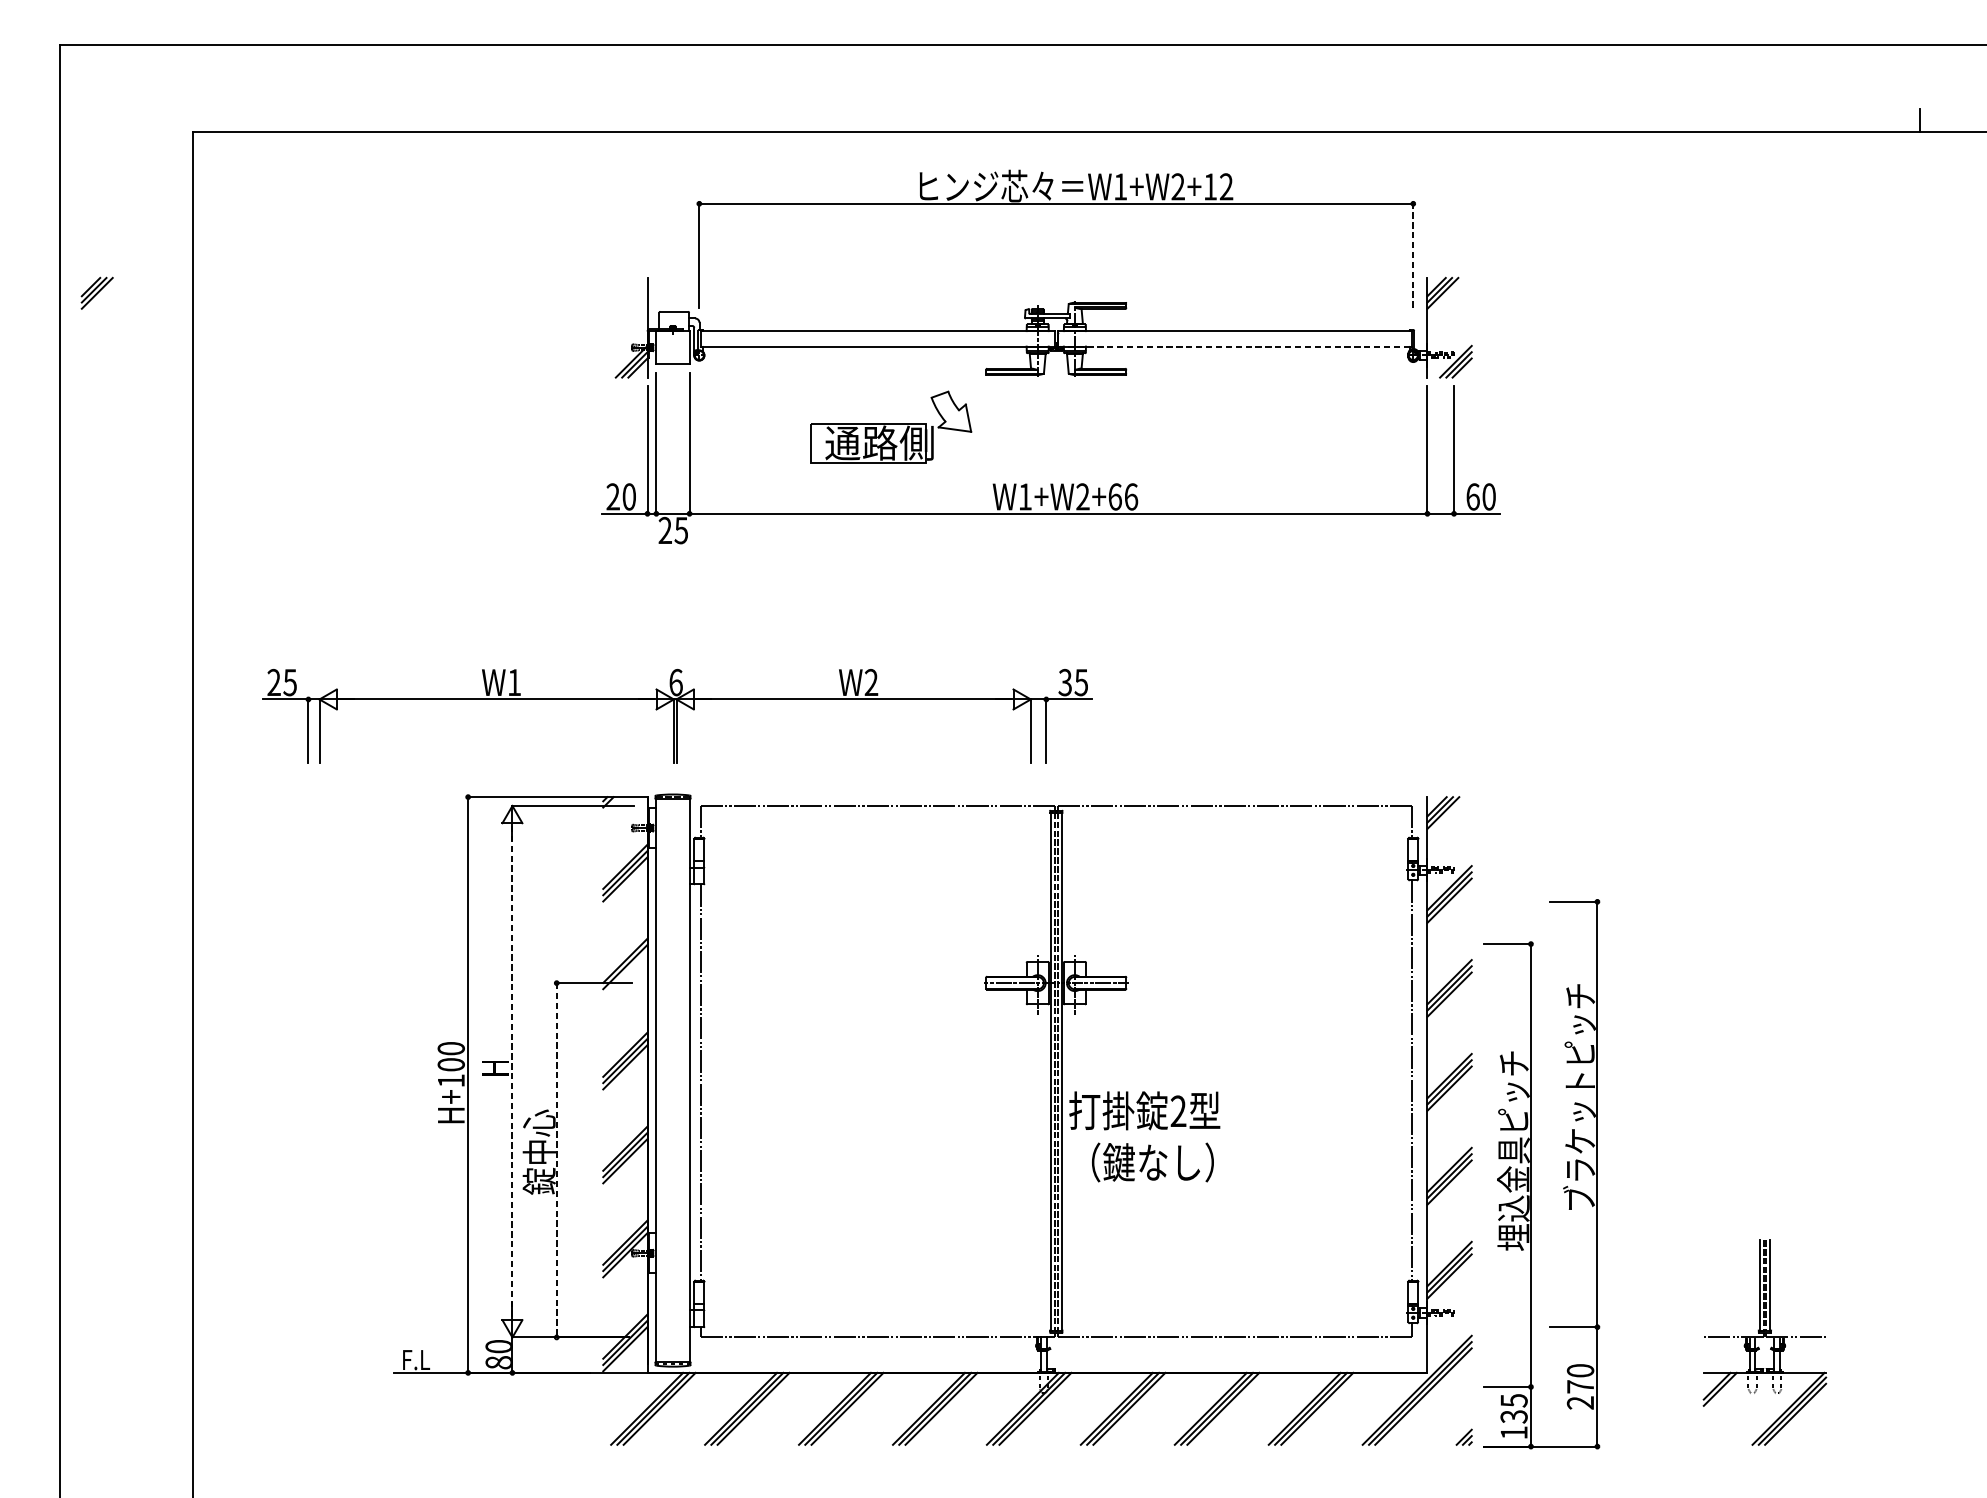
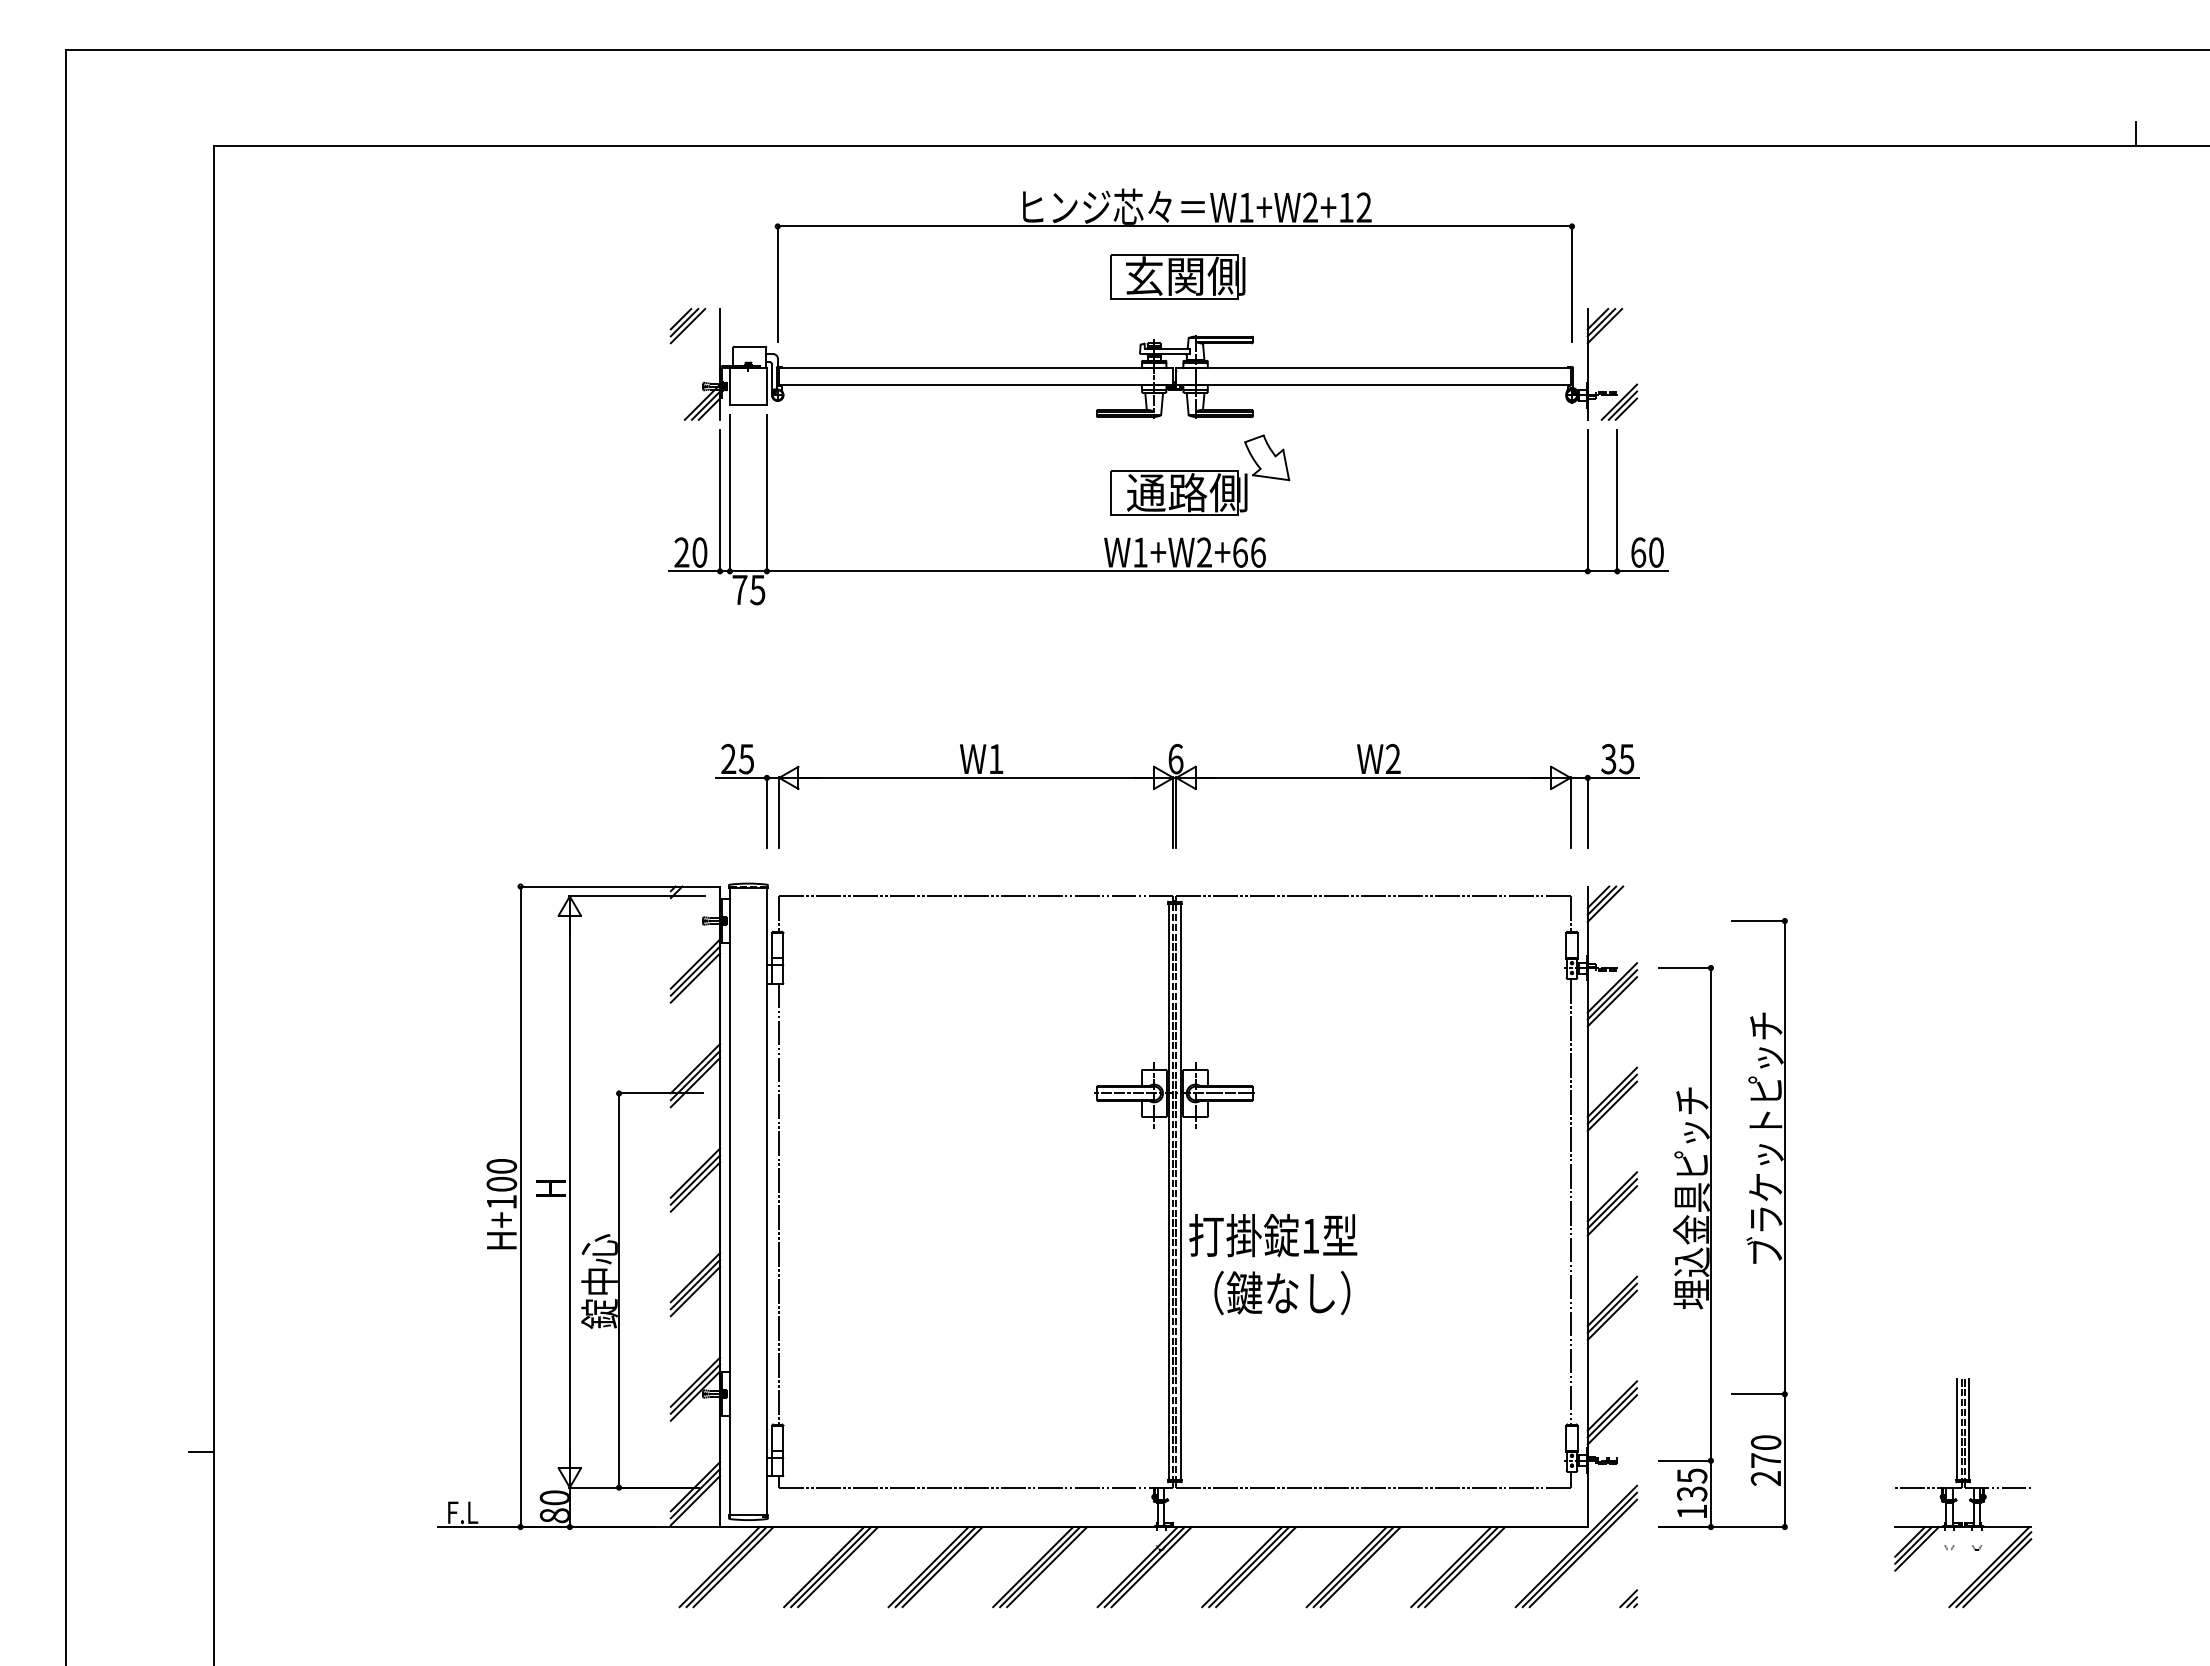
part: (1058, 248) -> (1177, 276), added
line: (1413, 255) -> (1572, 283), dashed -> solid
part: (96, 292) -> (687, 325), moved
line: (1234, 346) -> (1373, 385), dashed -> solid
part: (891, 426) -> (1200, 474), moved
text: (664, 530) -> (739, 589), 25 -> 75
part: (677, 715) -> (1177, 795), moved
line: (625, 973) -> (695, 1082), added
line: (512, 1072) -> (569, 1192), dashed -> solid
text: (1178, 1110) -> (1310, 1235), 2 -> 1
line: (557, 1161) -> (619, 1291), dashed -> solid
part: (1531, 1173) -> (1711, 1223), moved
line: (181, 1304) -> (201, 1451), added
line: (1722, 1392) -> (1916, 1548), added

